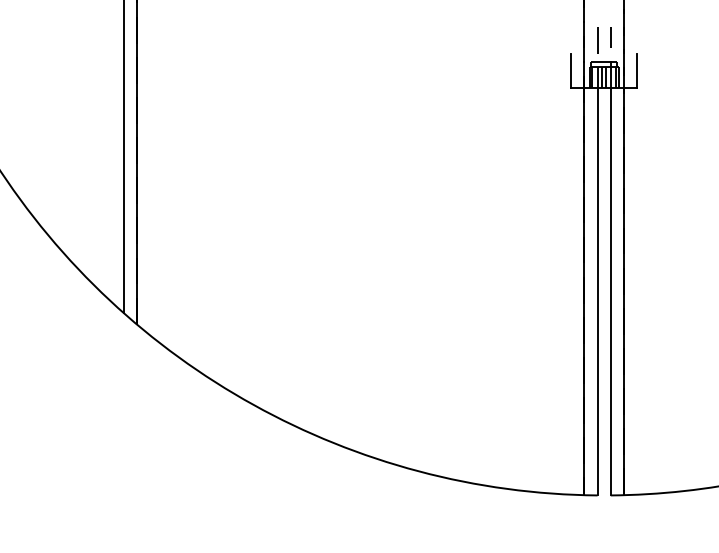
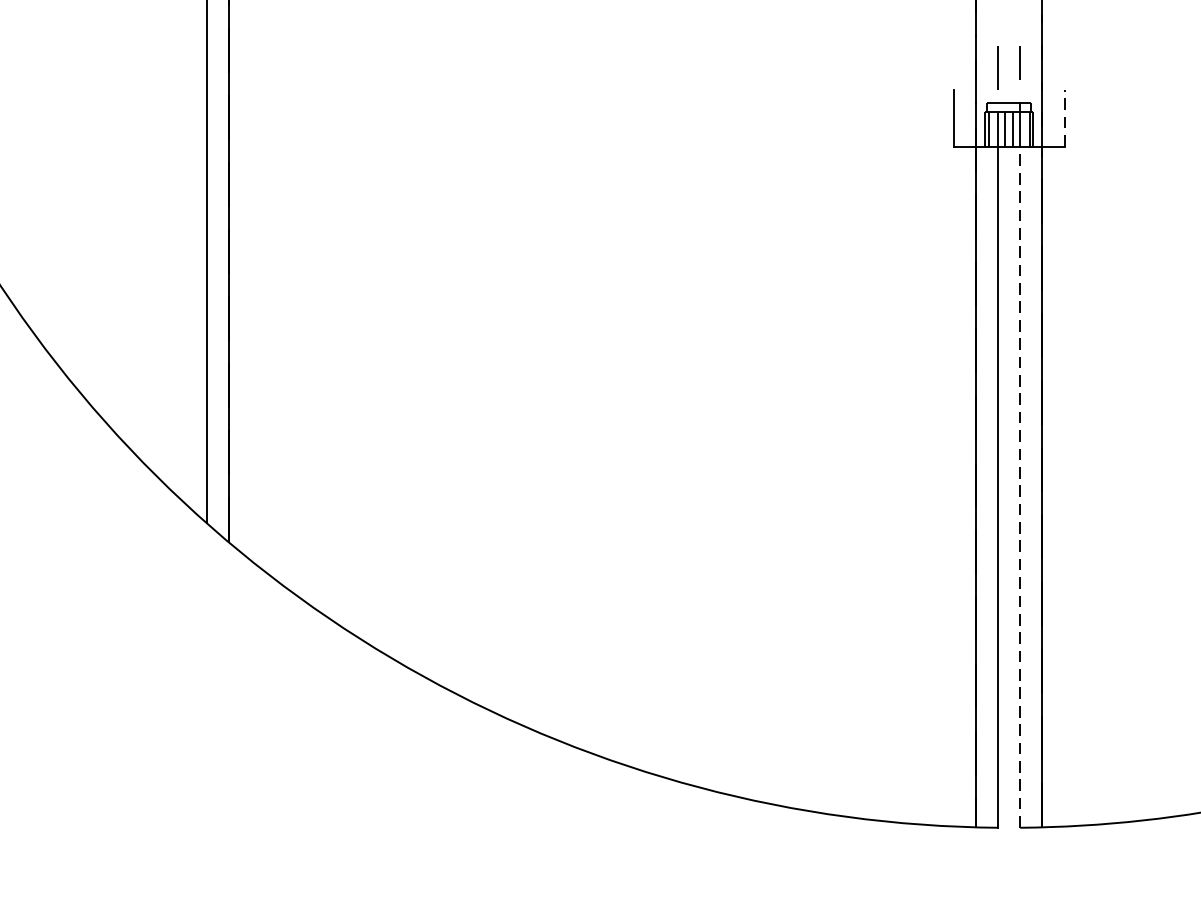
line: (637, 70) -> (1064, 117), solid -> dashed
line: (610, 291) -> (1019, 487), solid -> dashed

